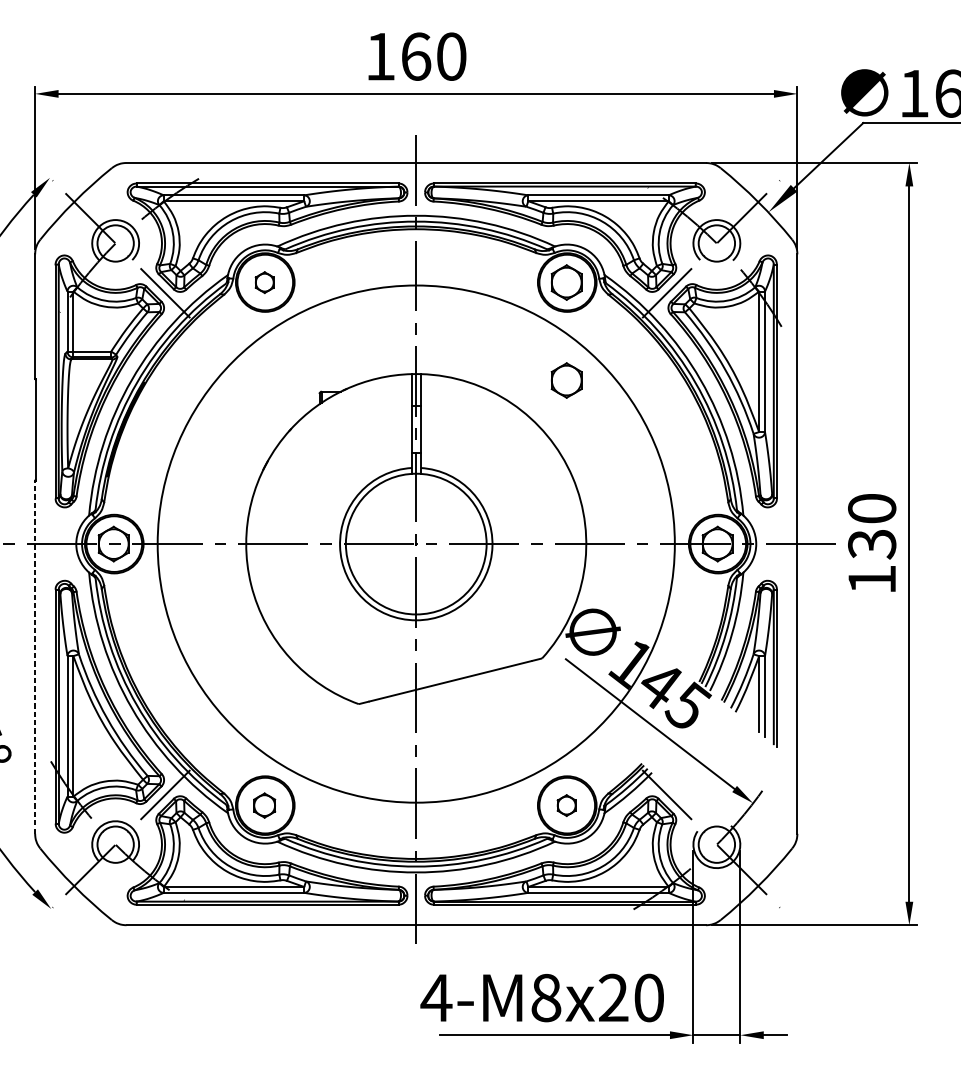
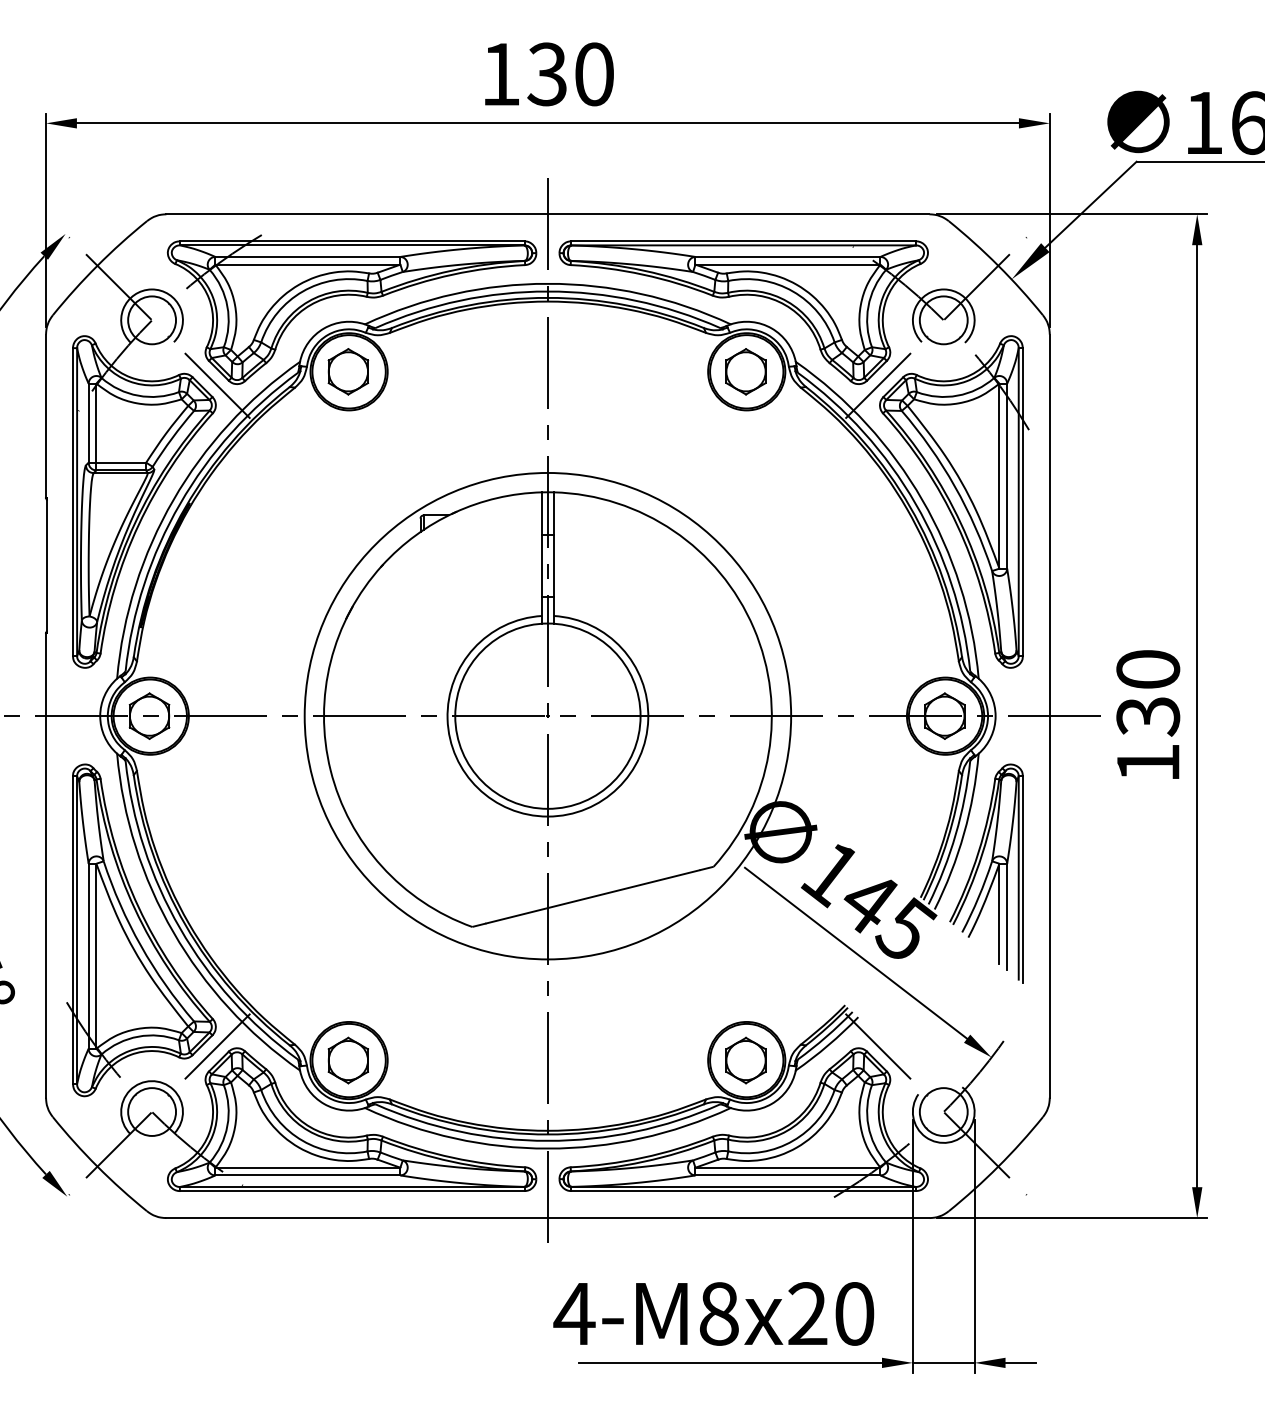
text: (415, 56) -> (547, 74), 160 -> 130
part: (264, 282) -> (348, 371), size x1.67
part: (566, 380) -> (745, 500), removed
circle: (415, 543) -> (547, 715), size x0.71
line: (35, 656) -> (46, 864), dashed -> solid
part: (264, 805) -> (347, 1060), size x1.43
part: (566, 805) -> (745, 1060), size x1.67

